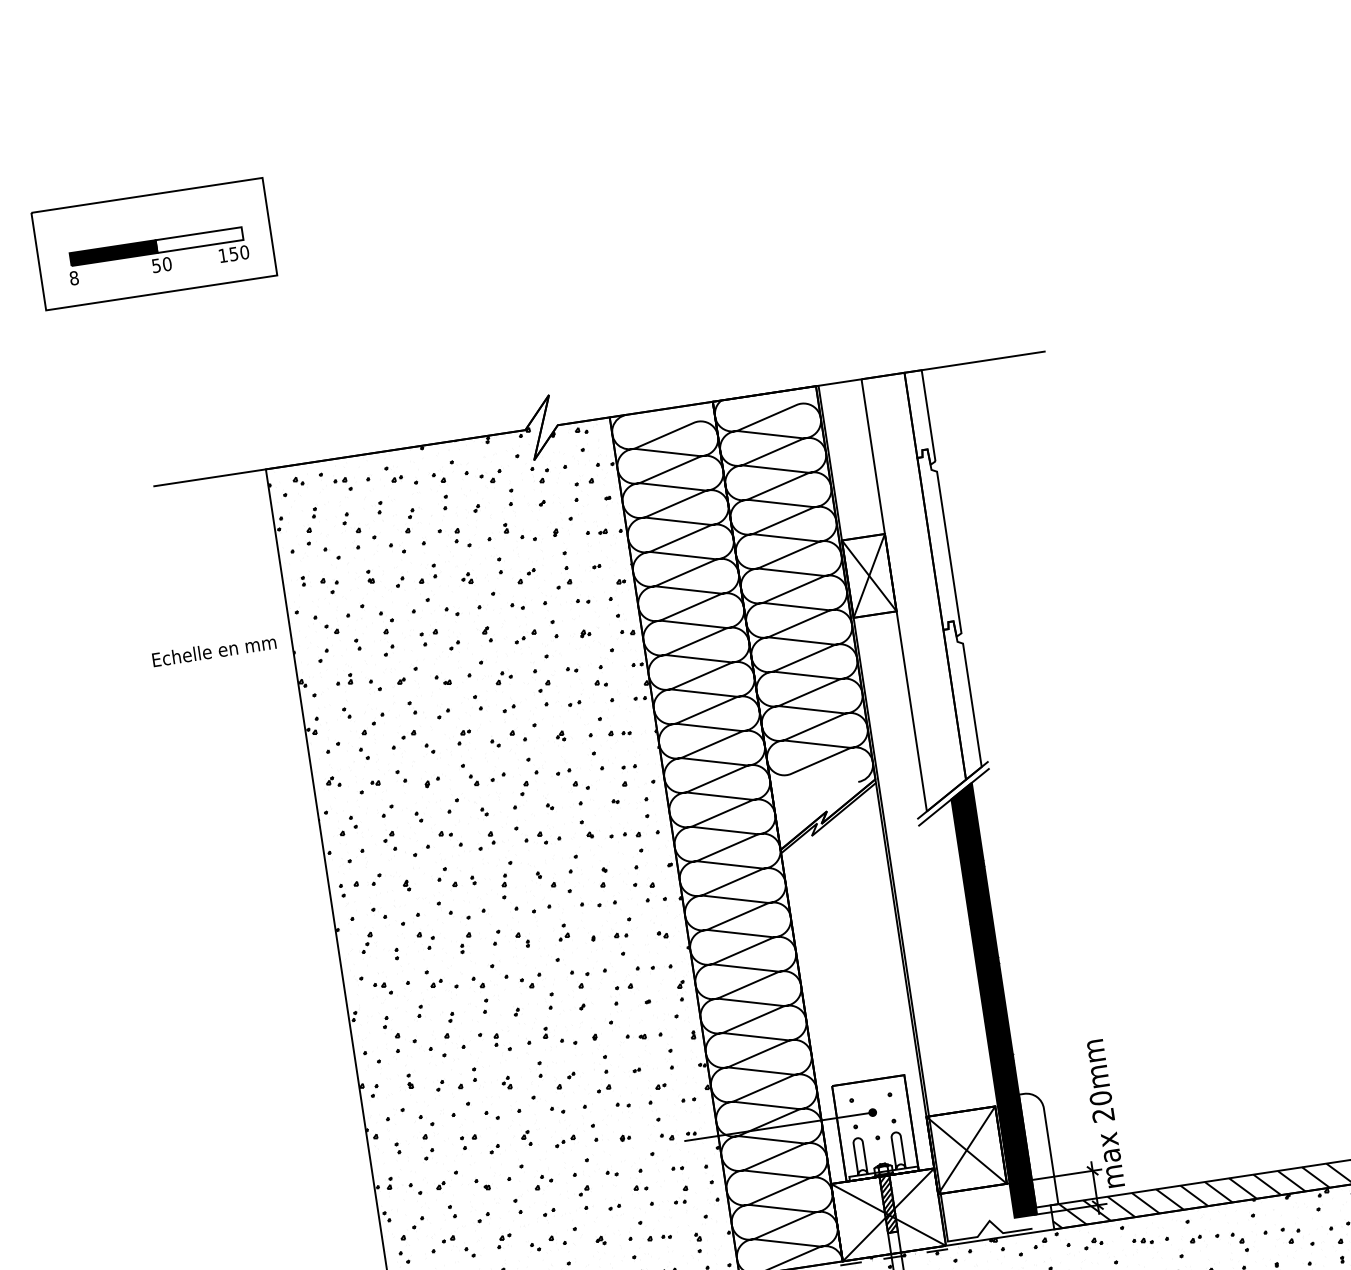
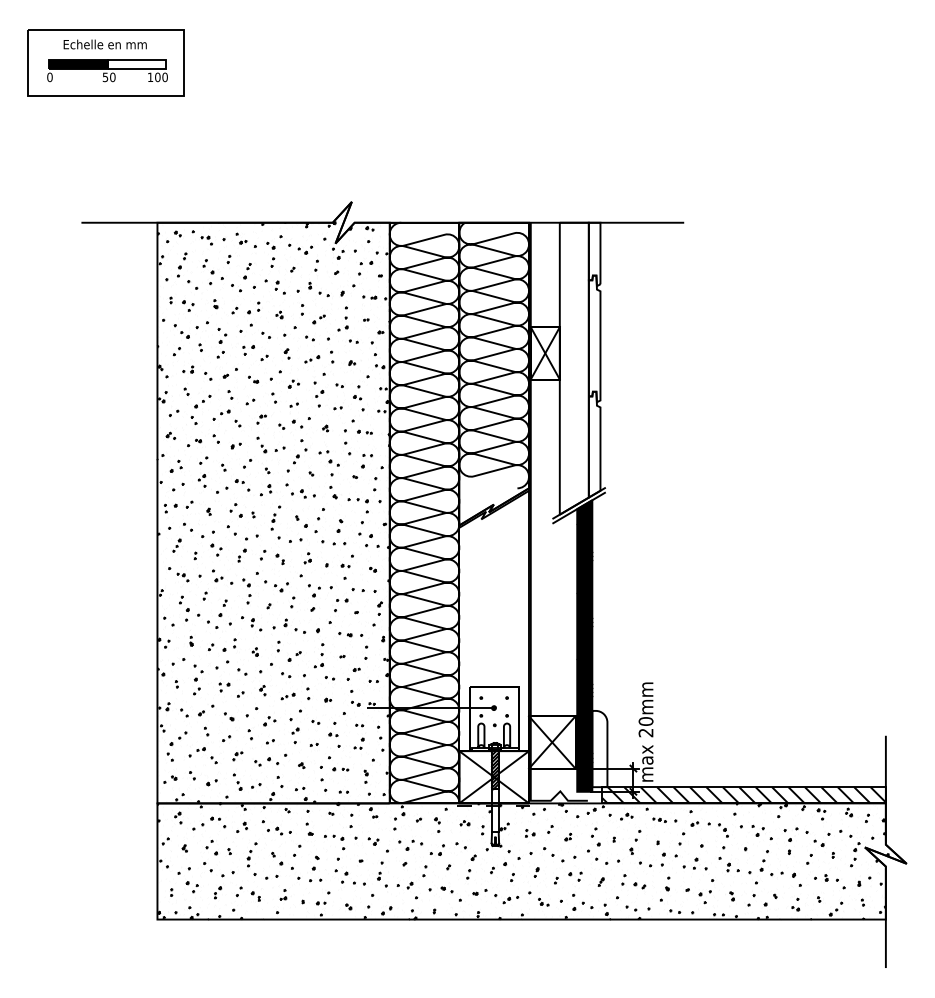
text: (233, 254) -> (157, 77), 150 -> 100
text: (73, 278) -> (49, 77), 8 -> 0
text: (213, 651) -> (104, 44), moved

